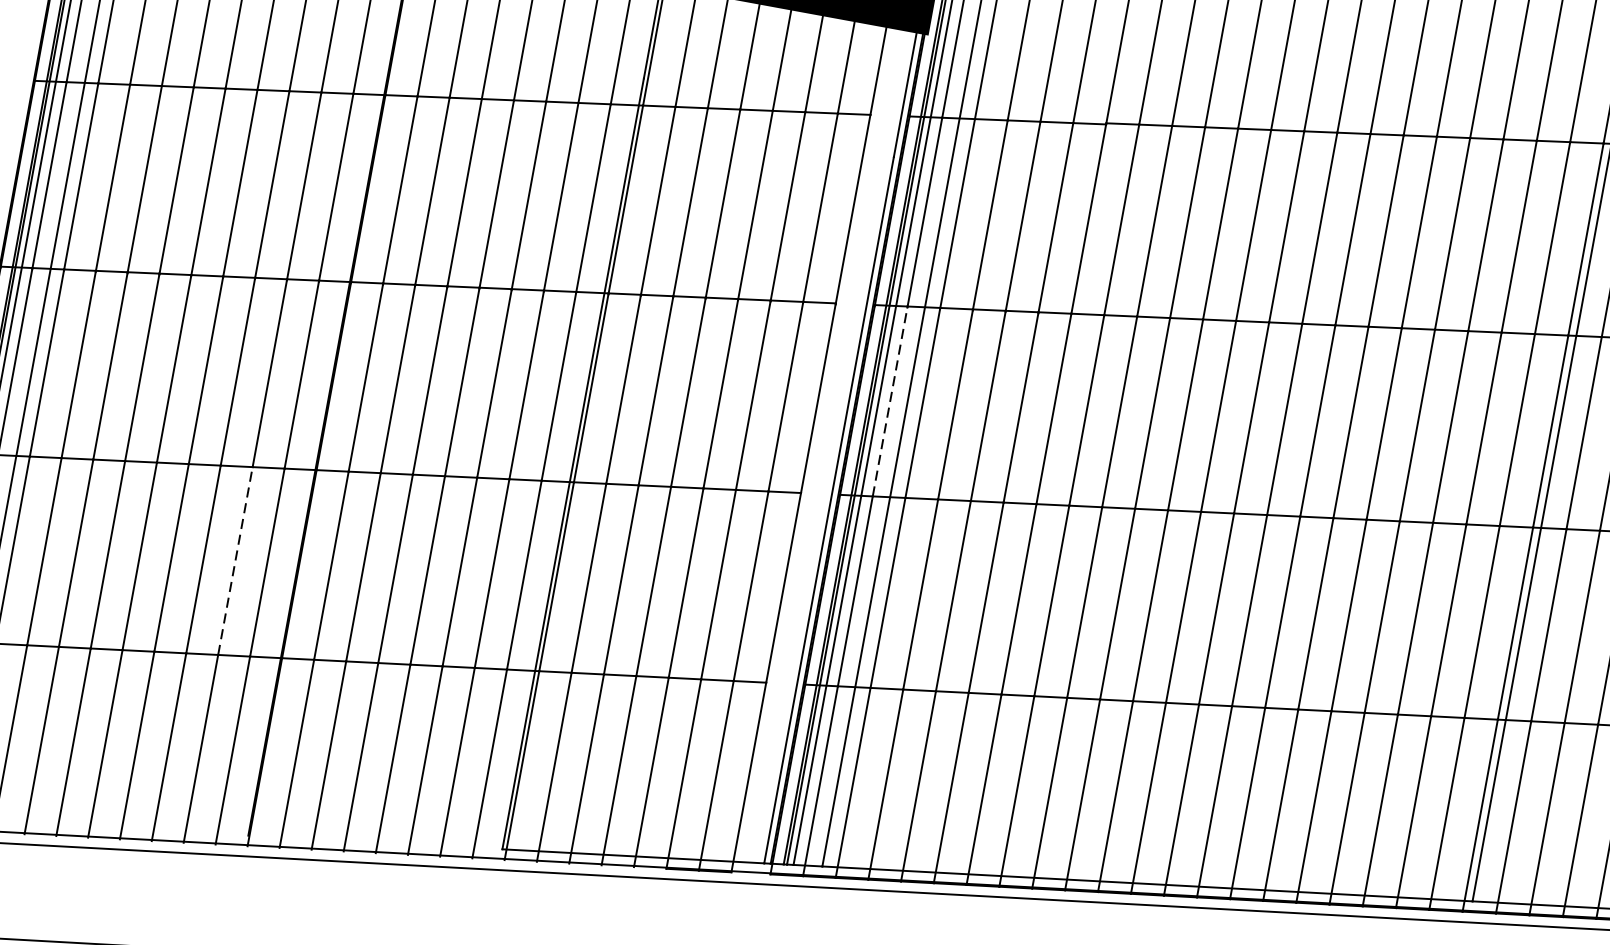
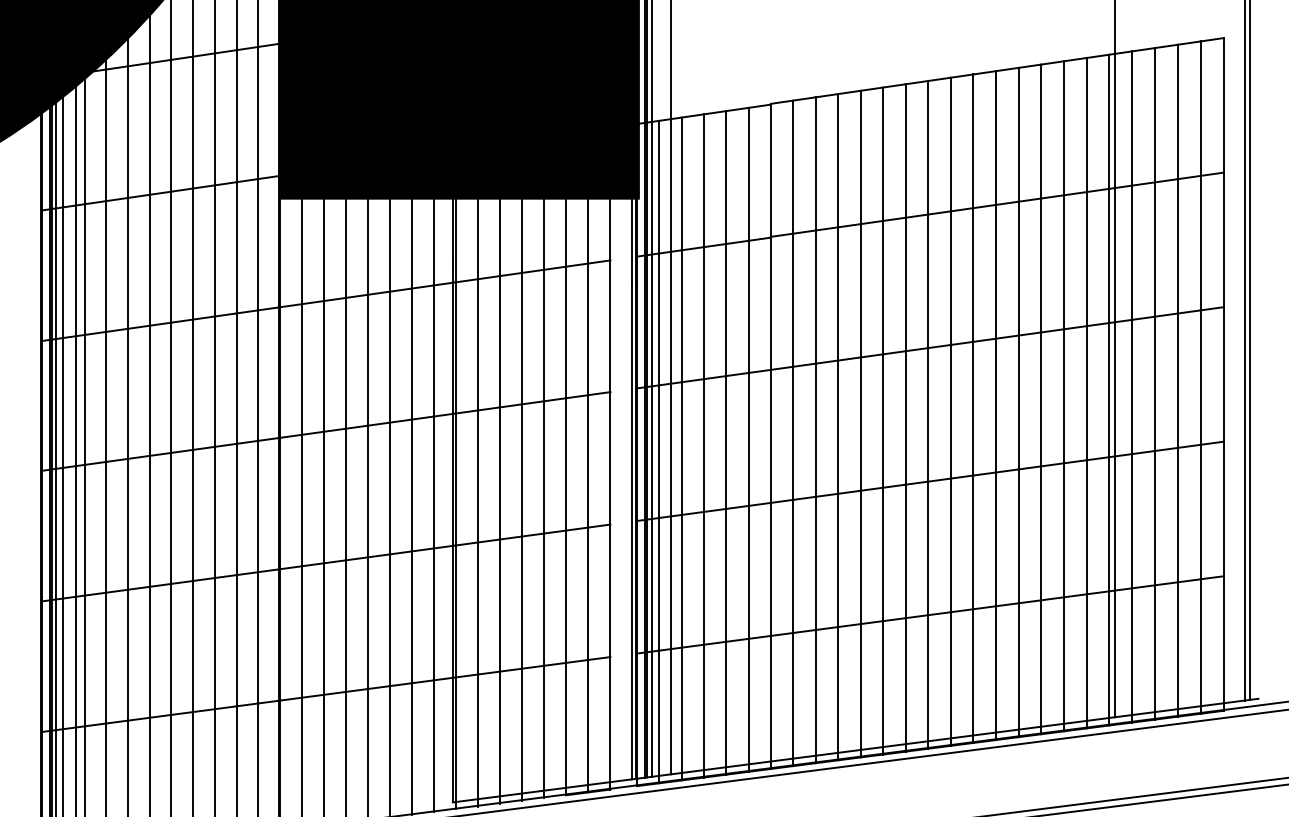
line: (890, 402) -> (659, 452), dashed -> solid
line: (235, 560) -> (236, 640), dashed -> solid

